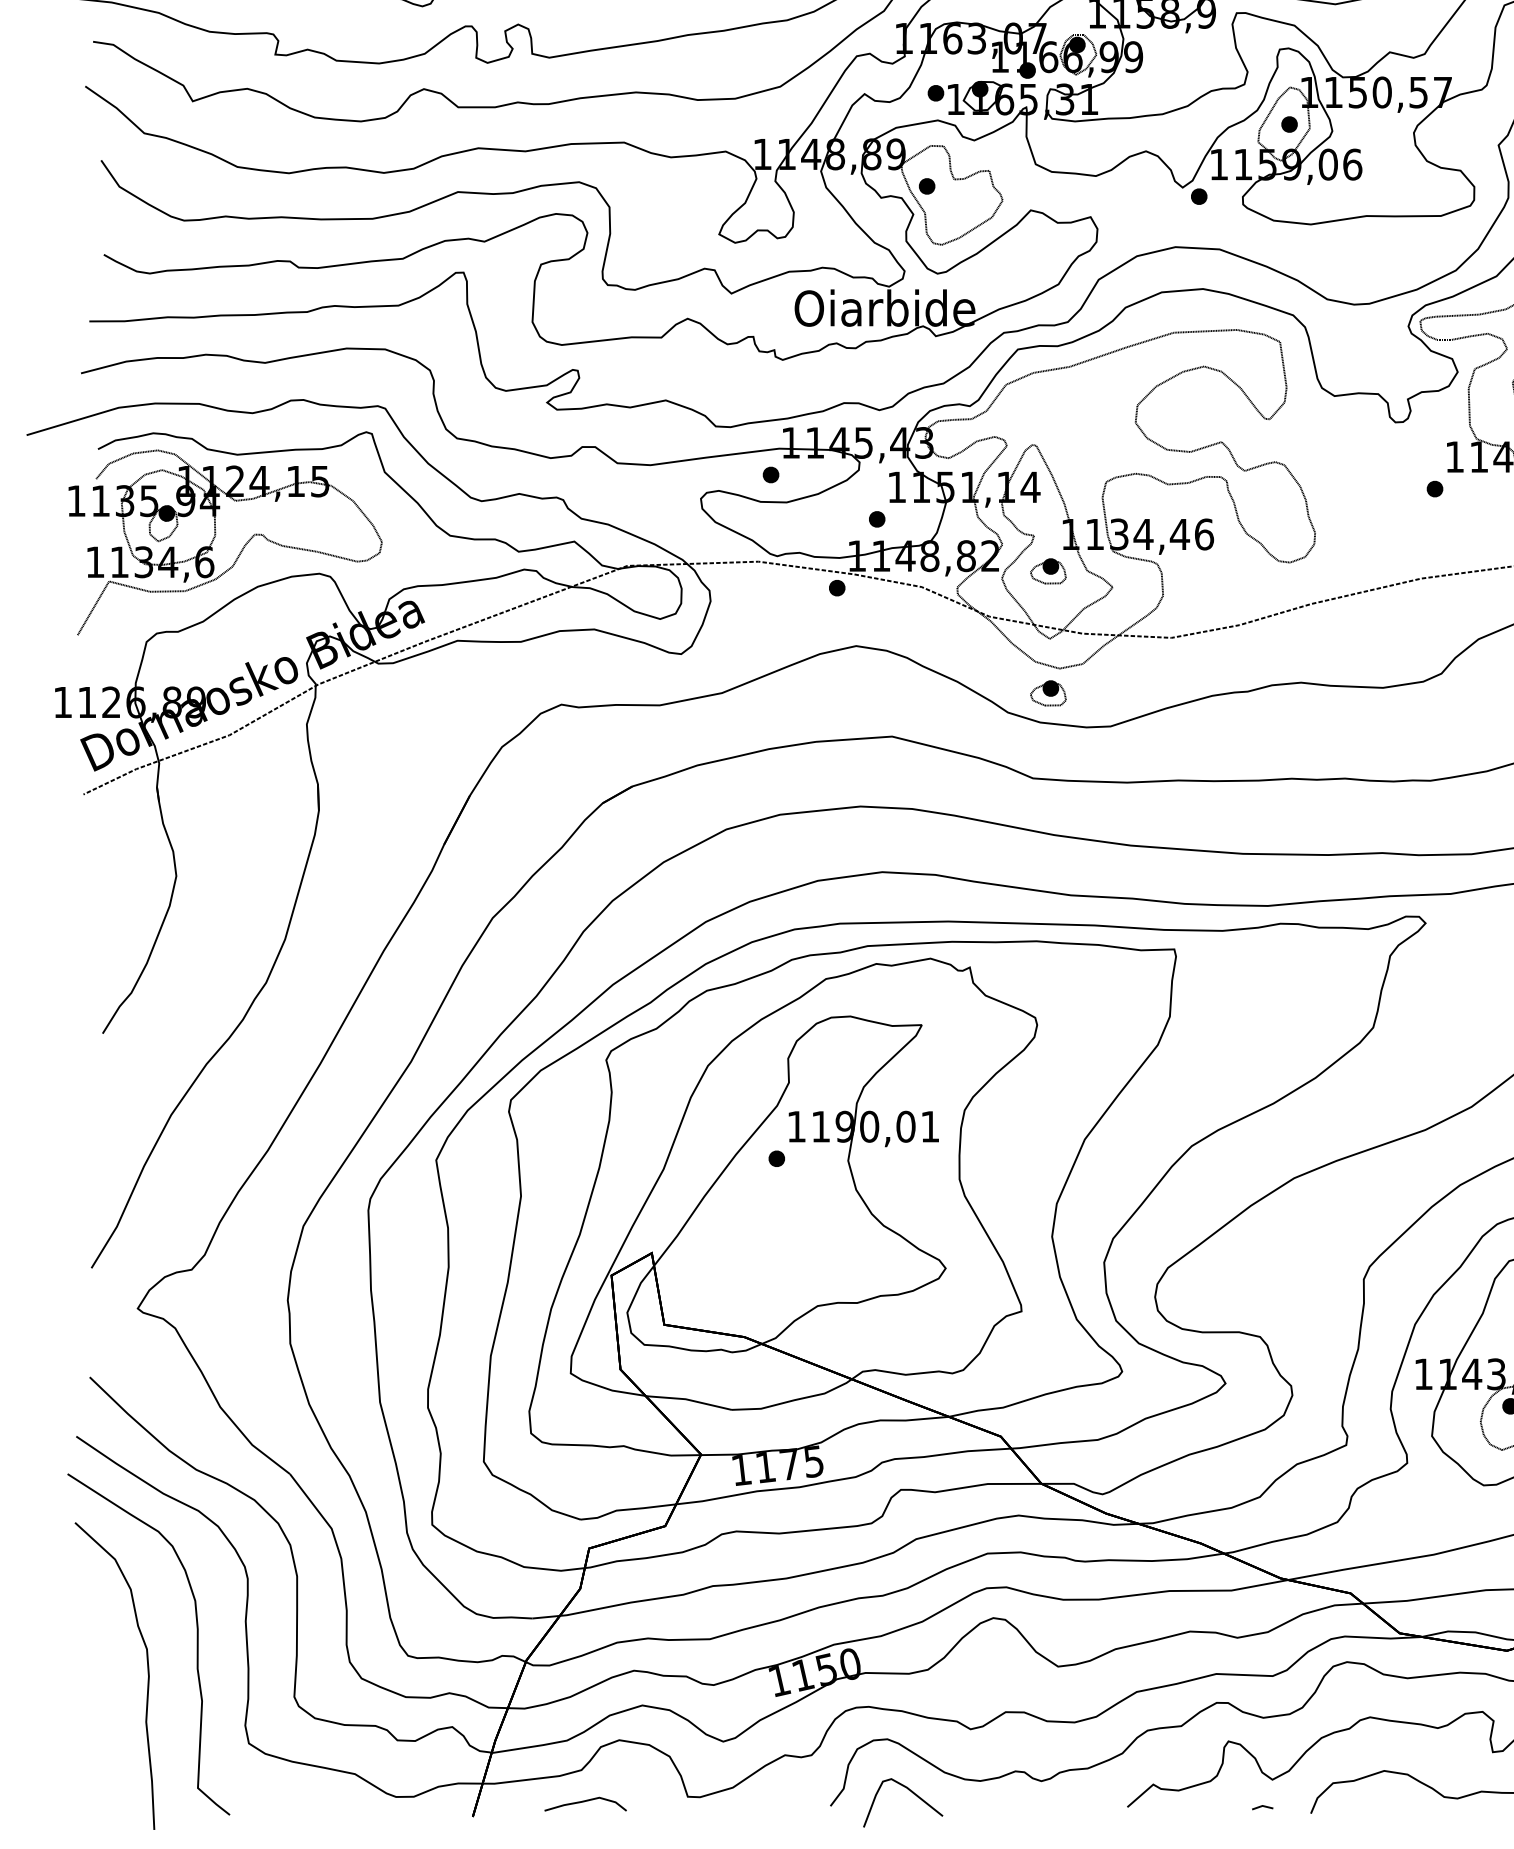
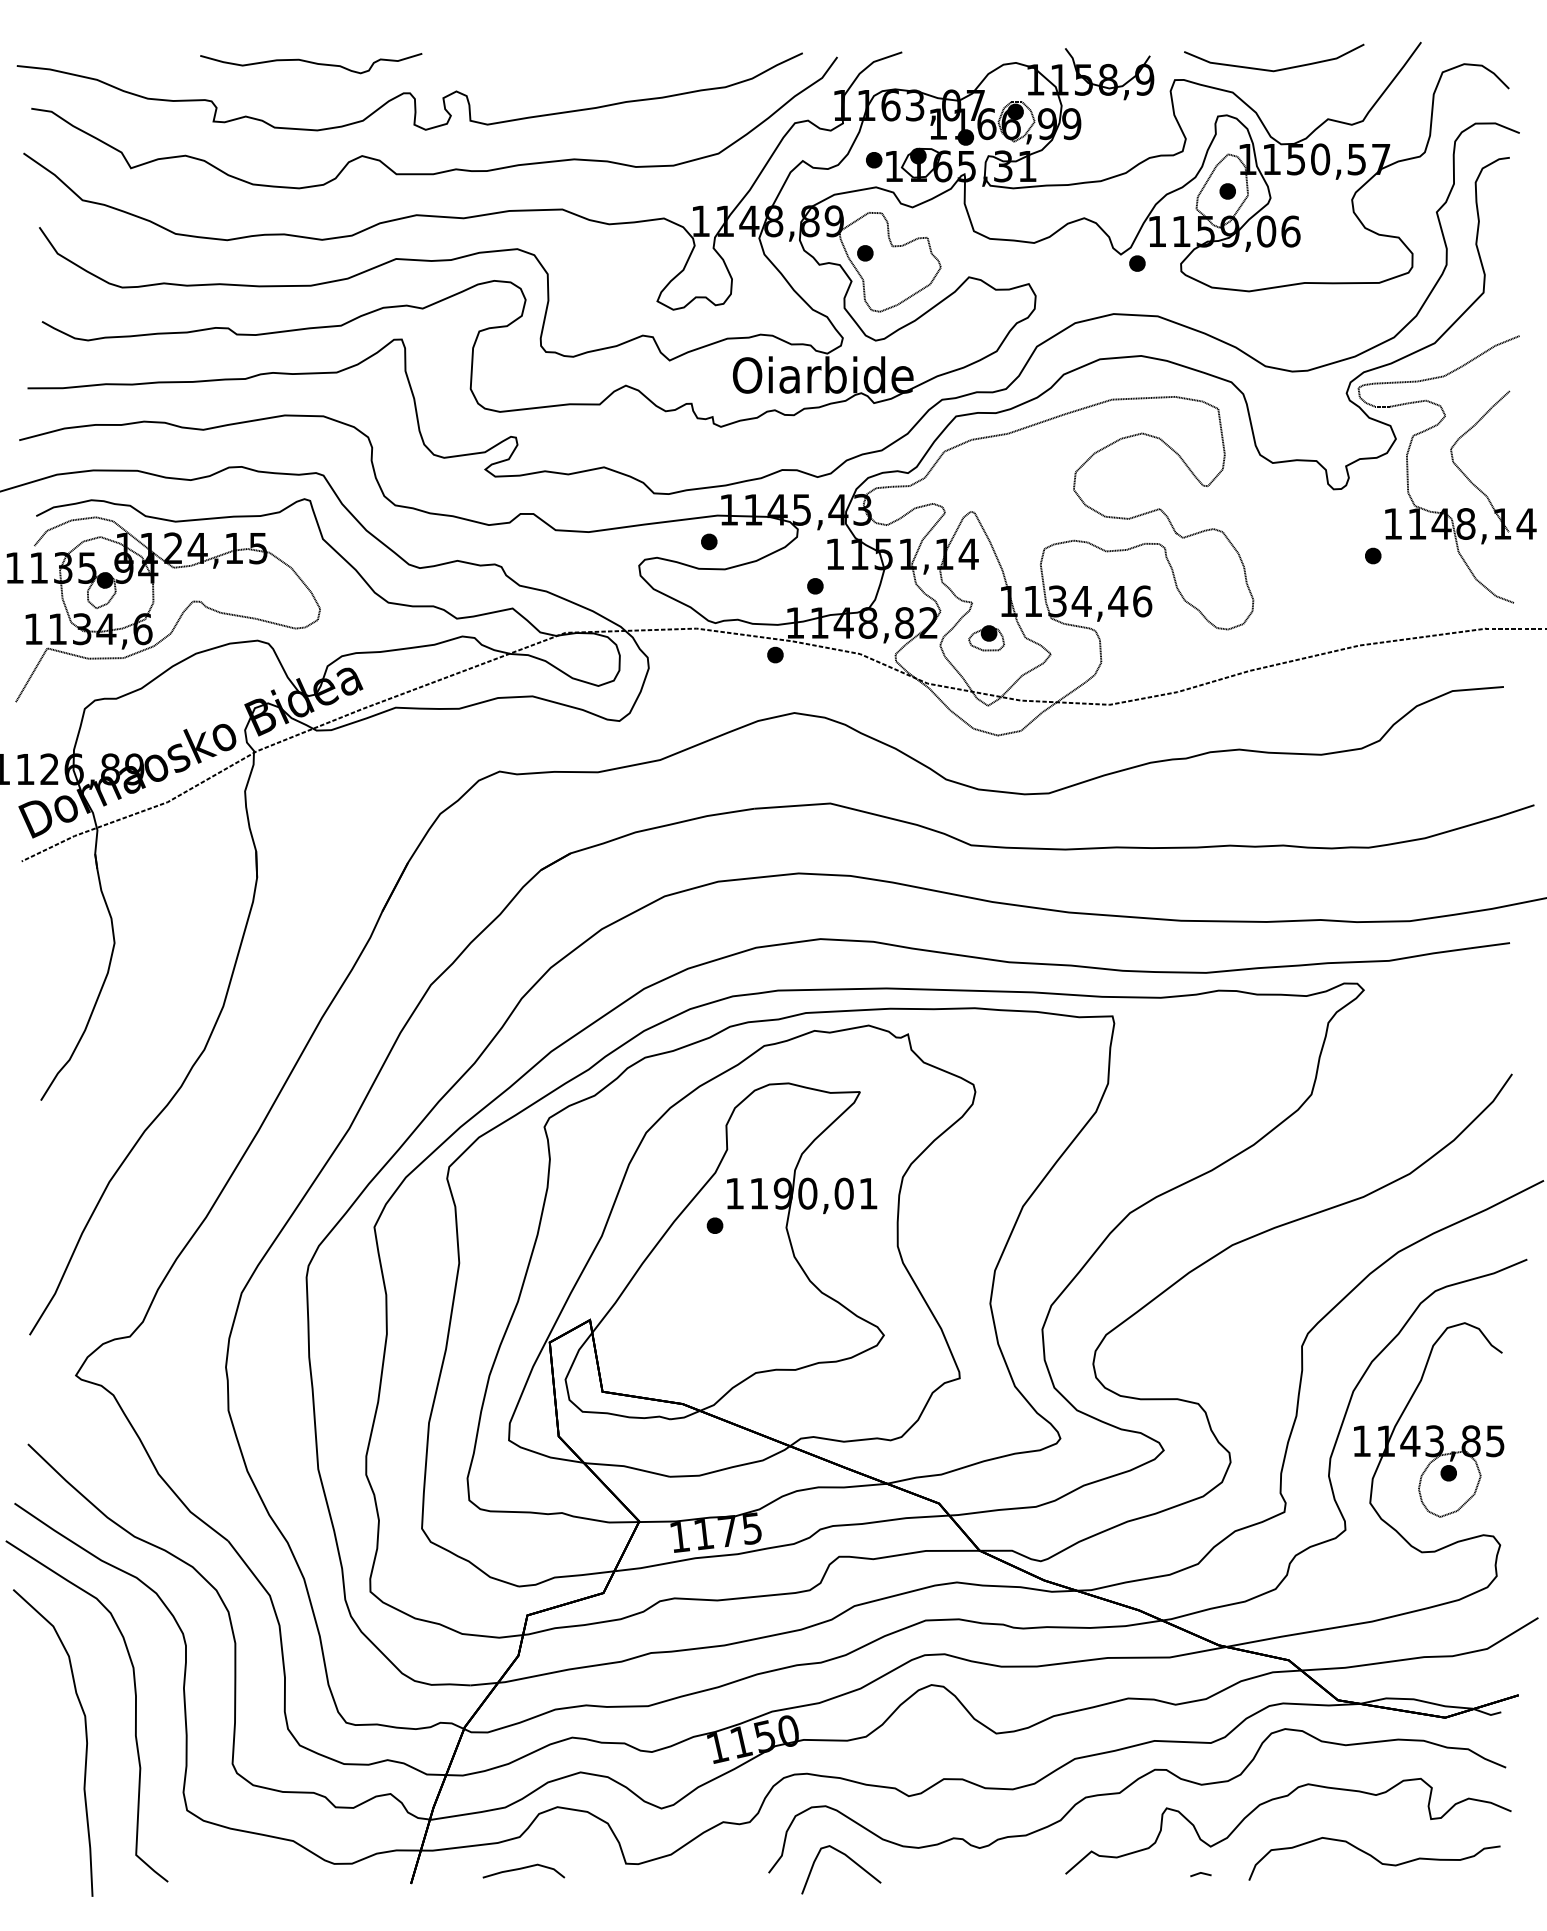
part: (1048, 693) -> (986, 760), removed

